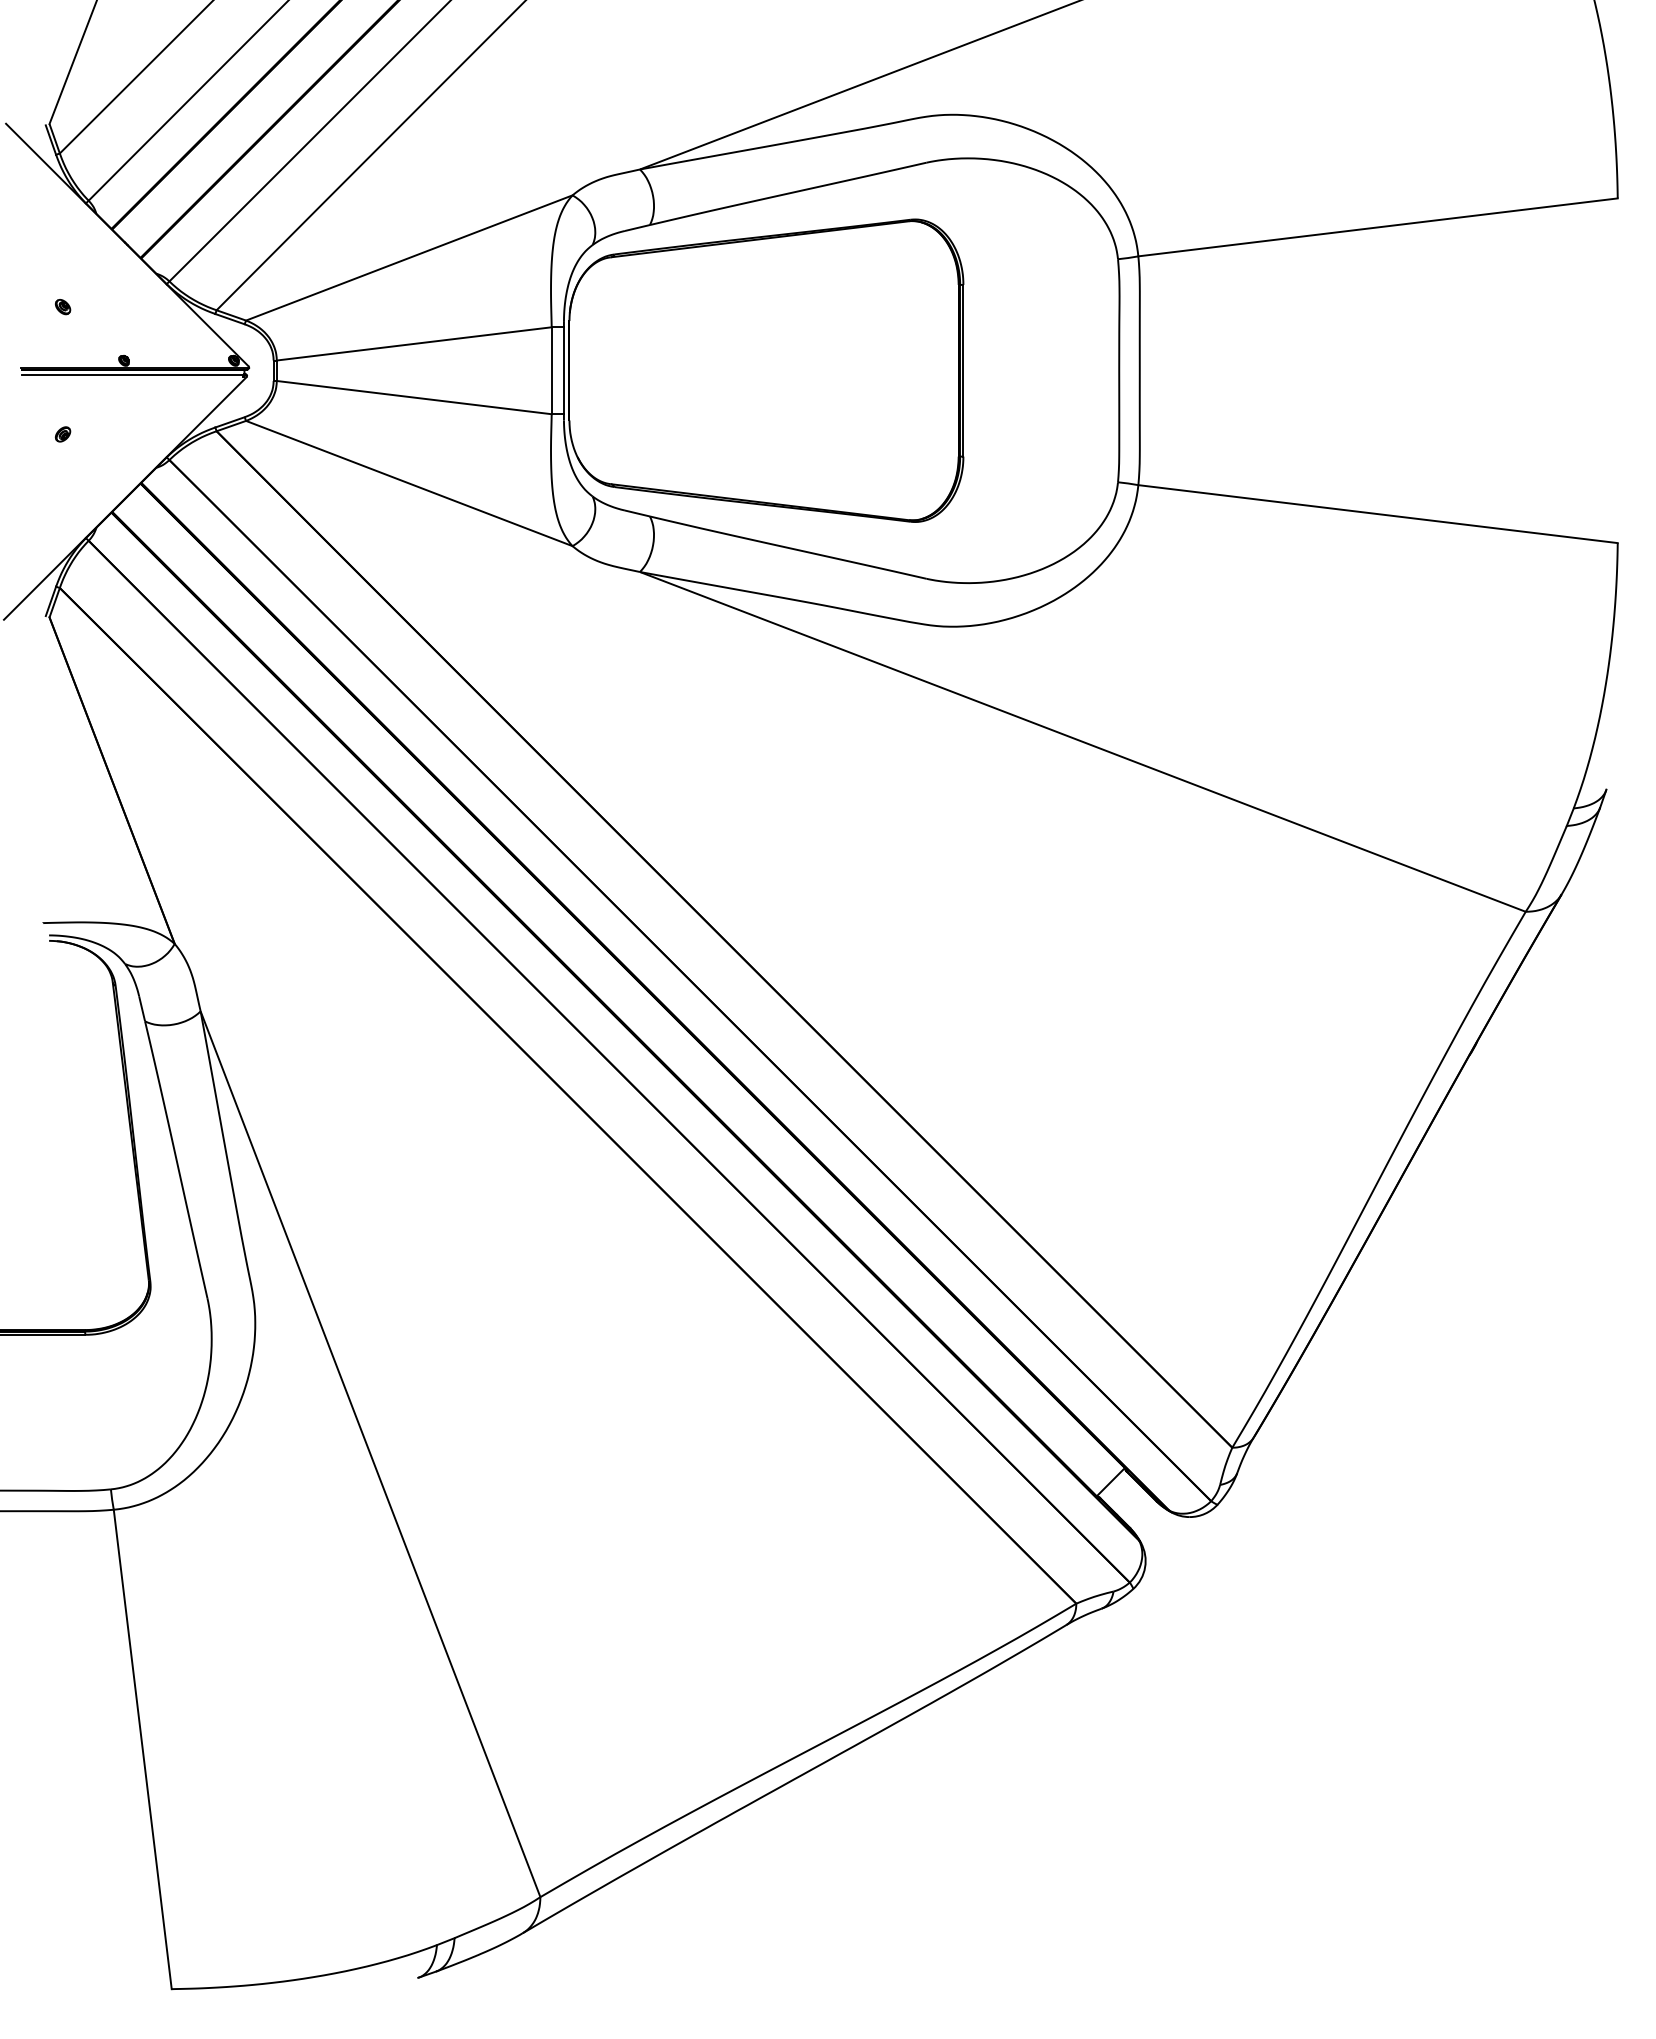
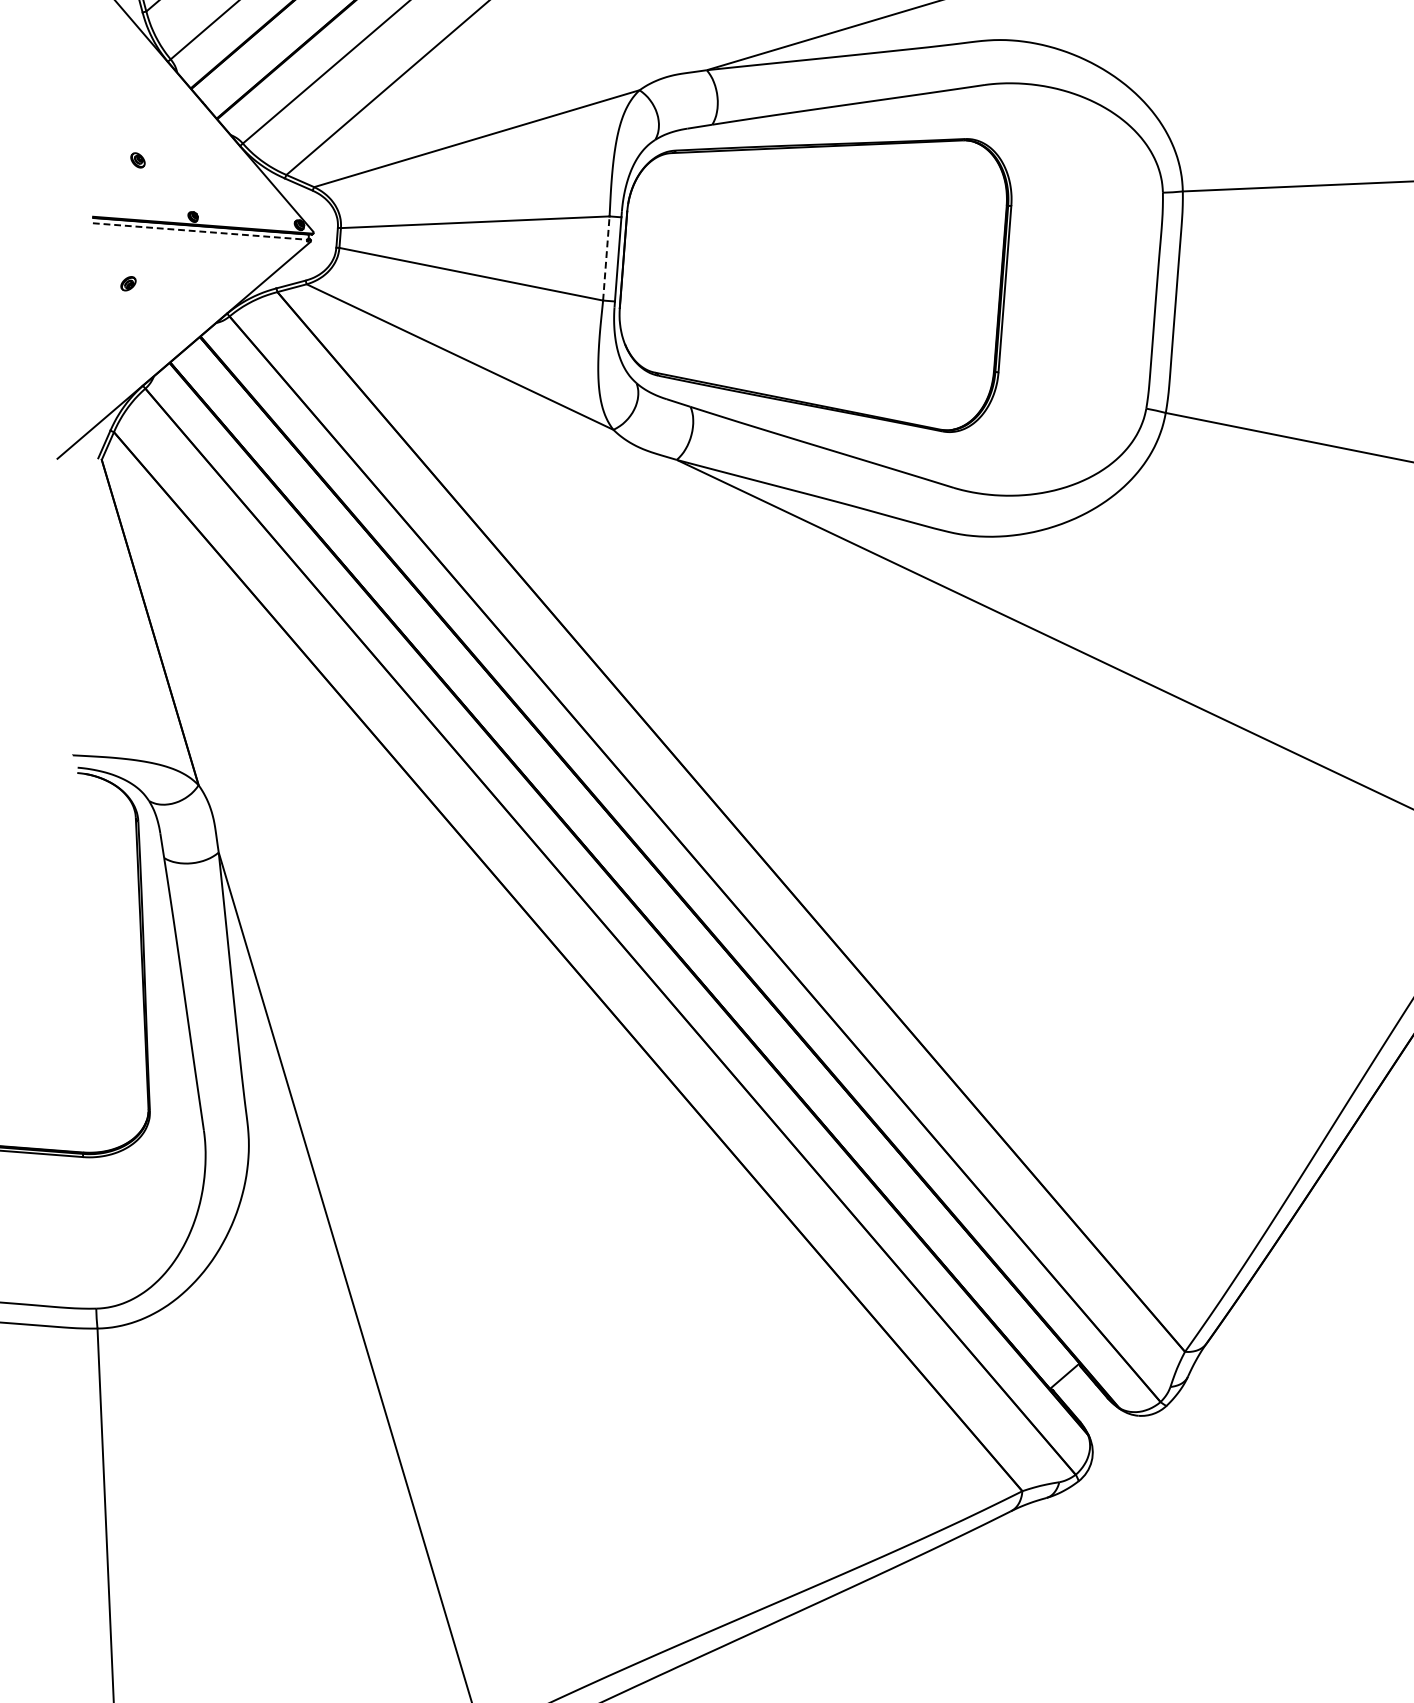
line: (551, 370) -> (606, 258), solid -> dashed
line: (133, 375) -> (201, 231), solid -> dashed

